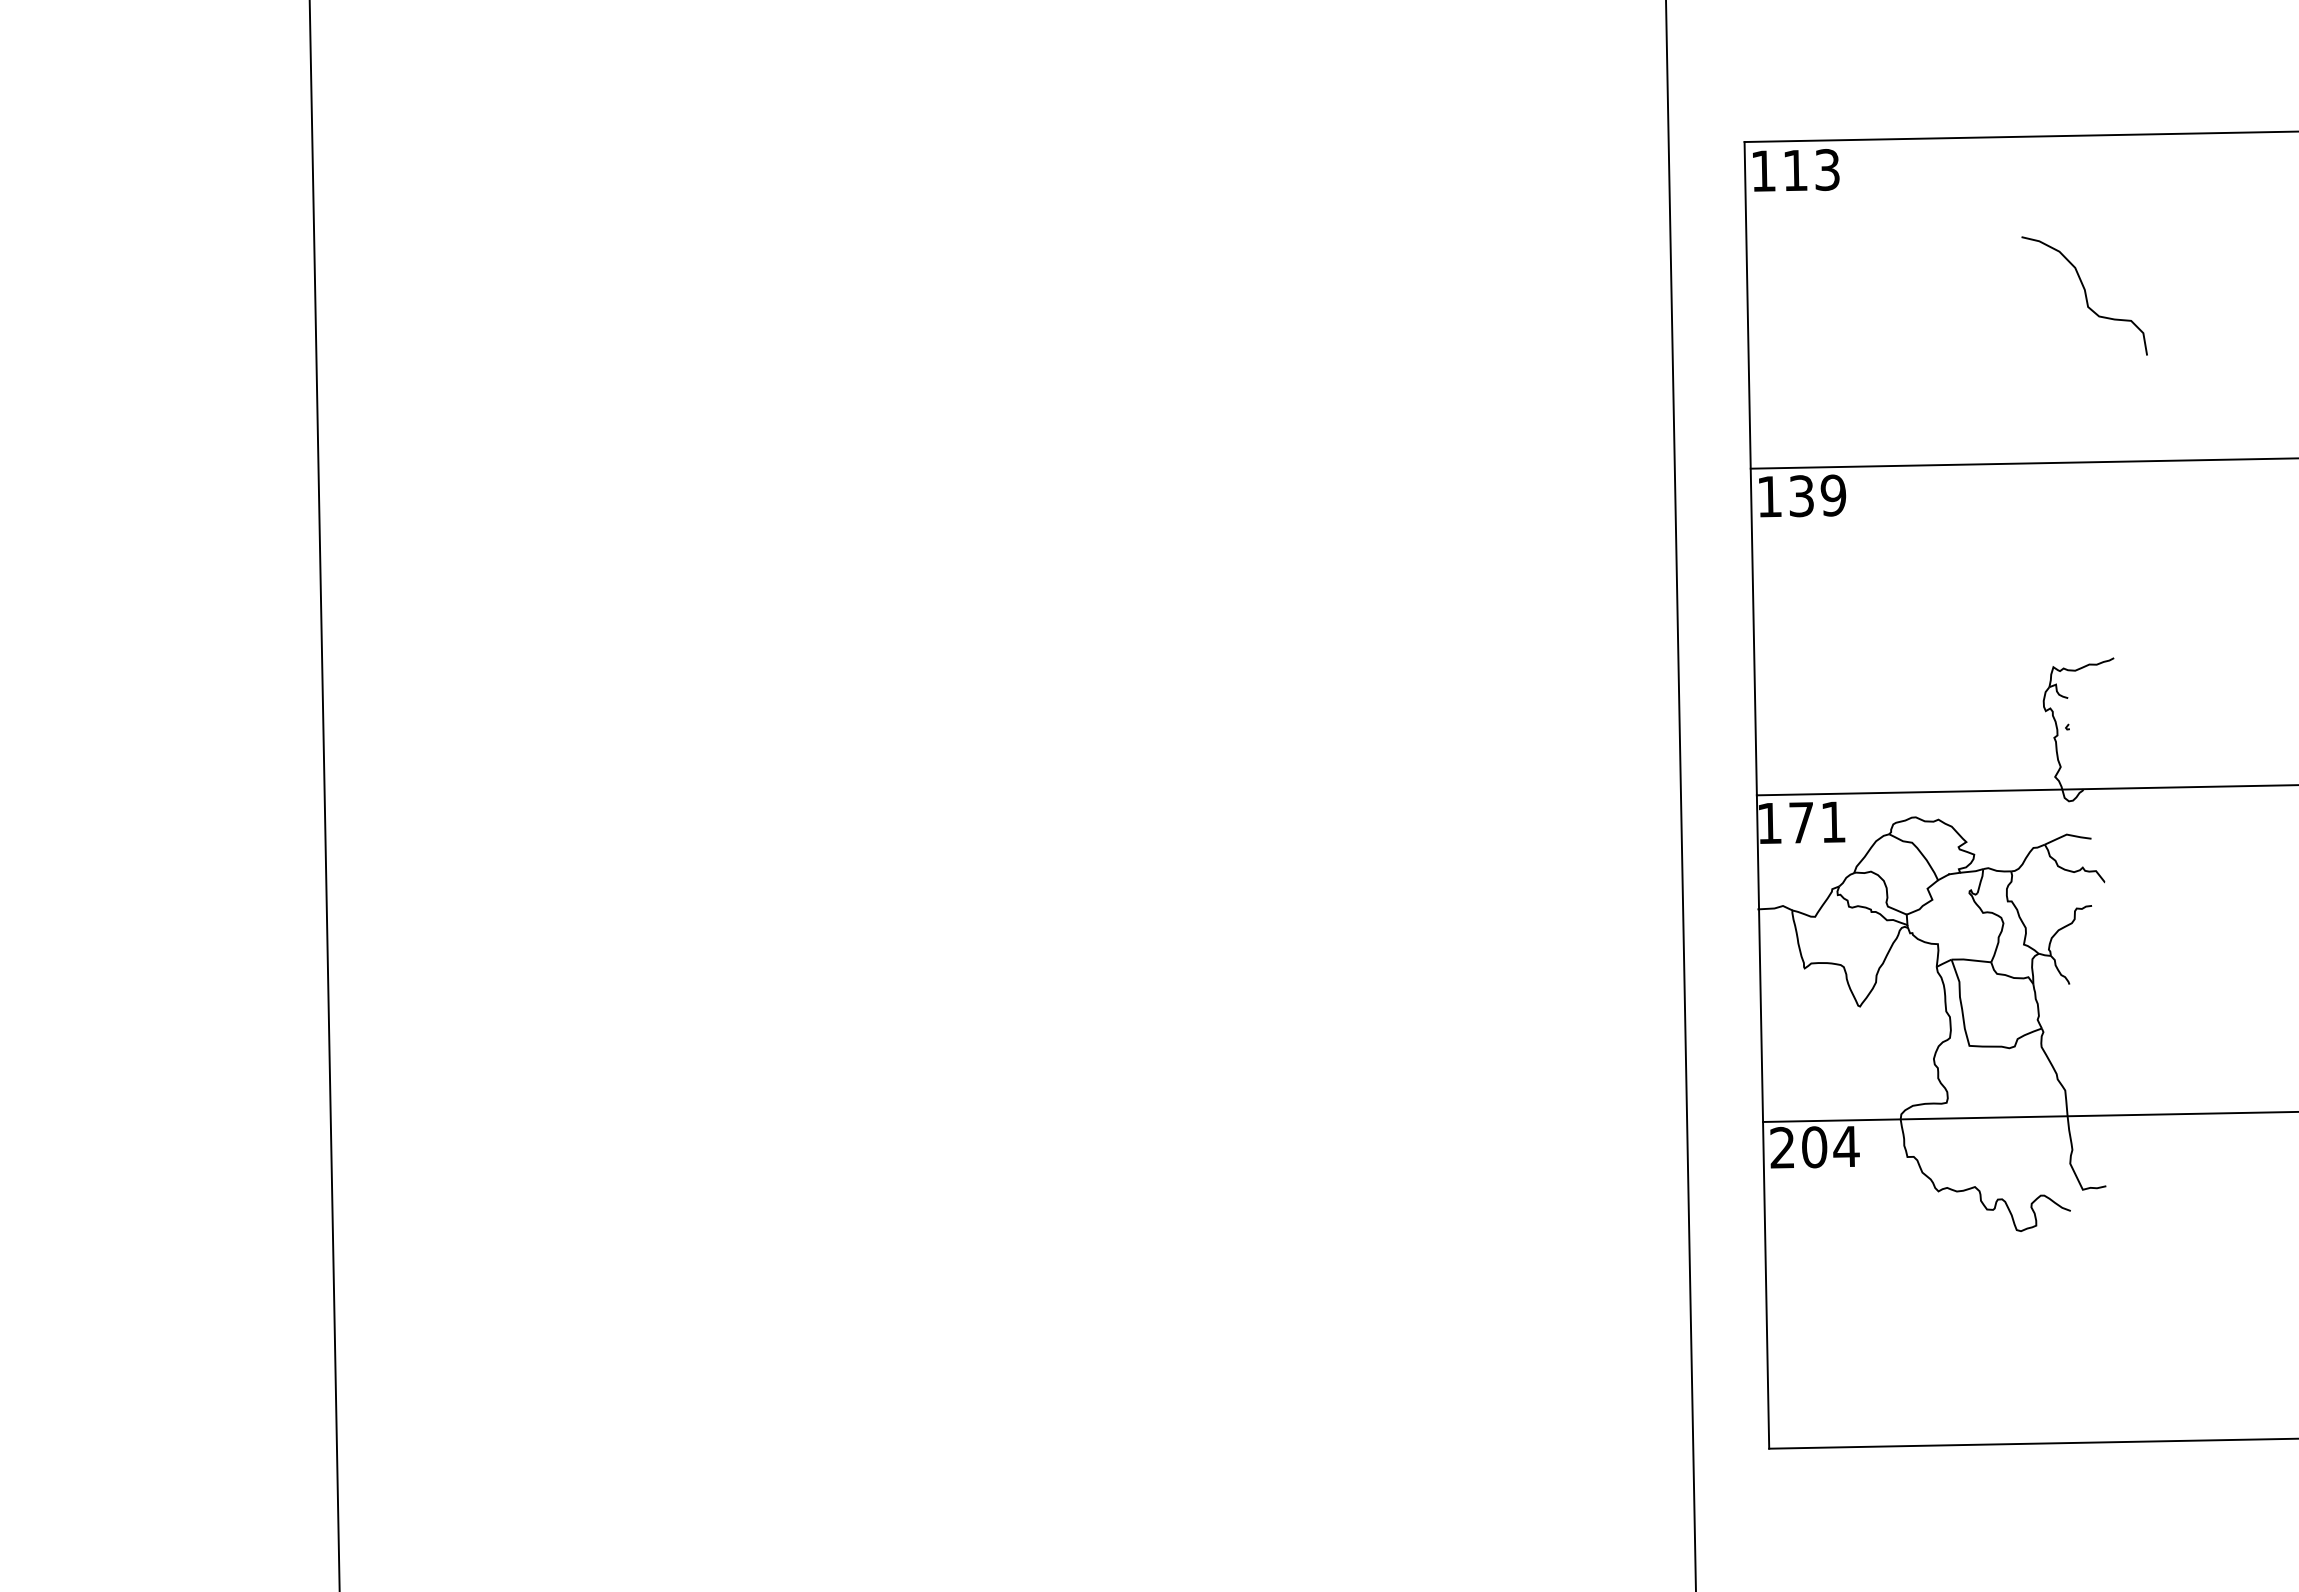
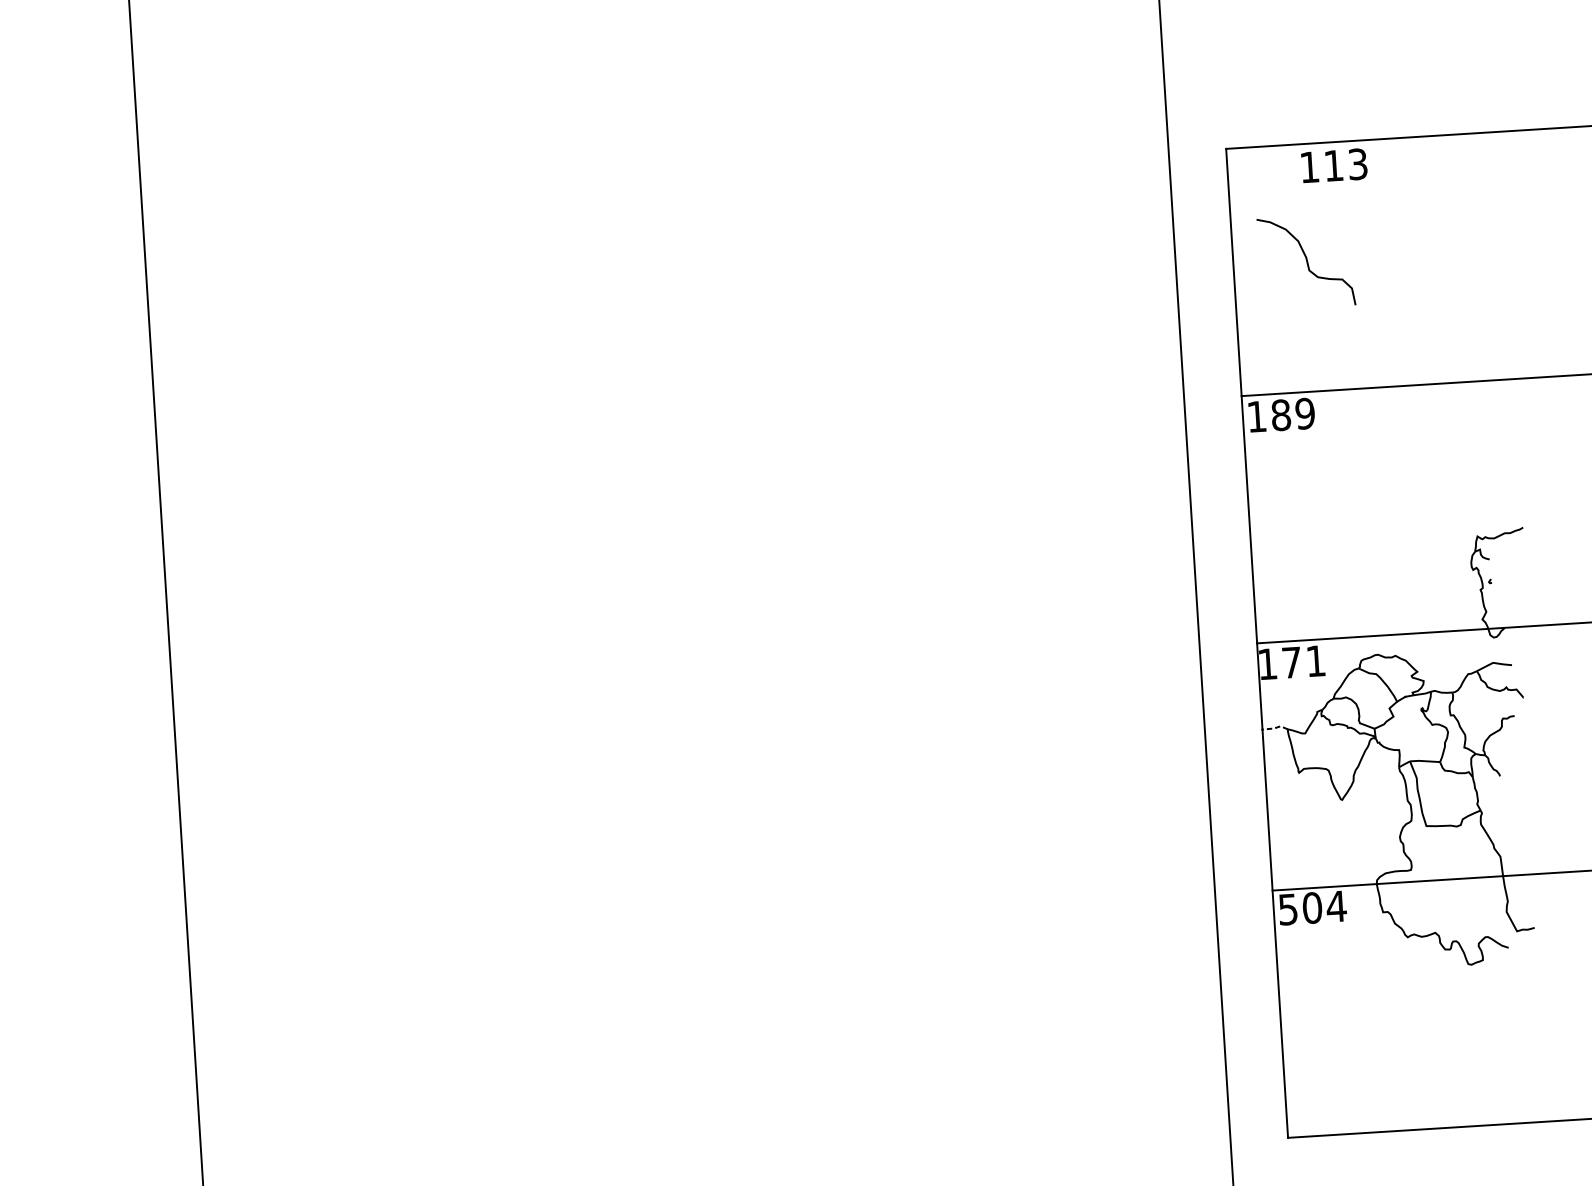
text: (1796, 170) -> (1334, 165), moved
curve: (2084, 294) -> (1306, 261), moved
text: (1801, 496) -> (1281, 415), 139 -> 189
line: (1775, 908) -> (1274, 728), solid -> dashed
text: (1782, 1147) -> (1288, 909), 204 -> 504

